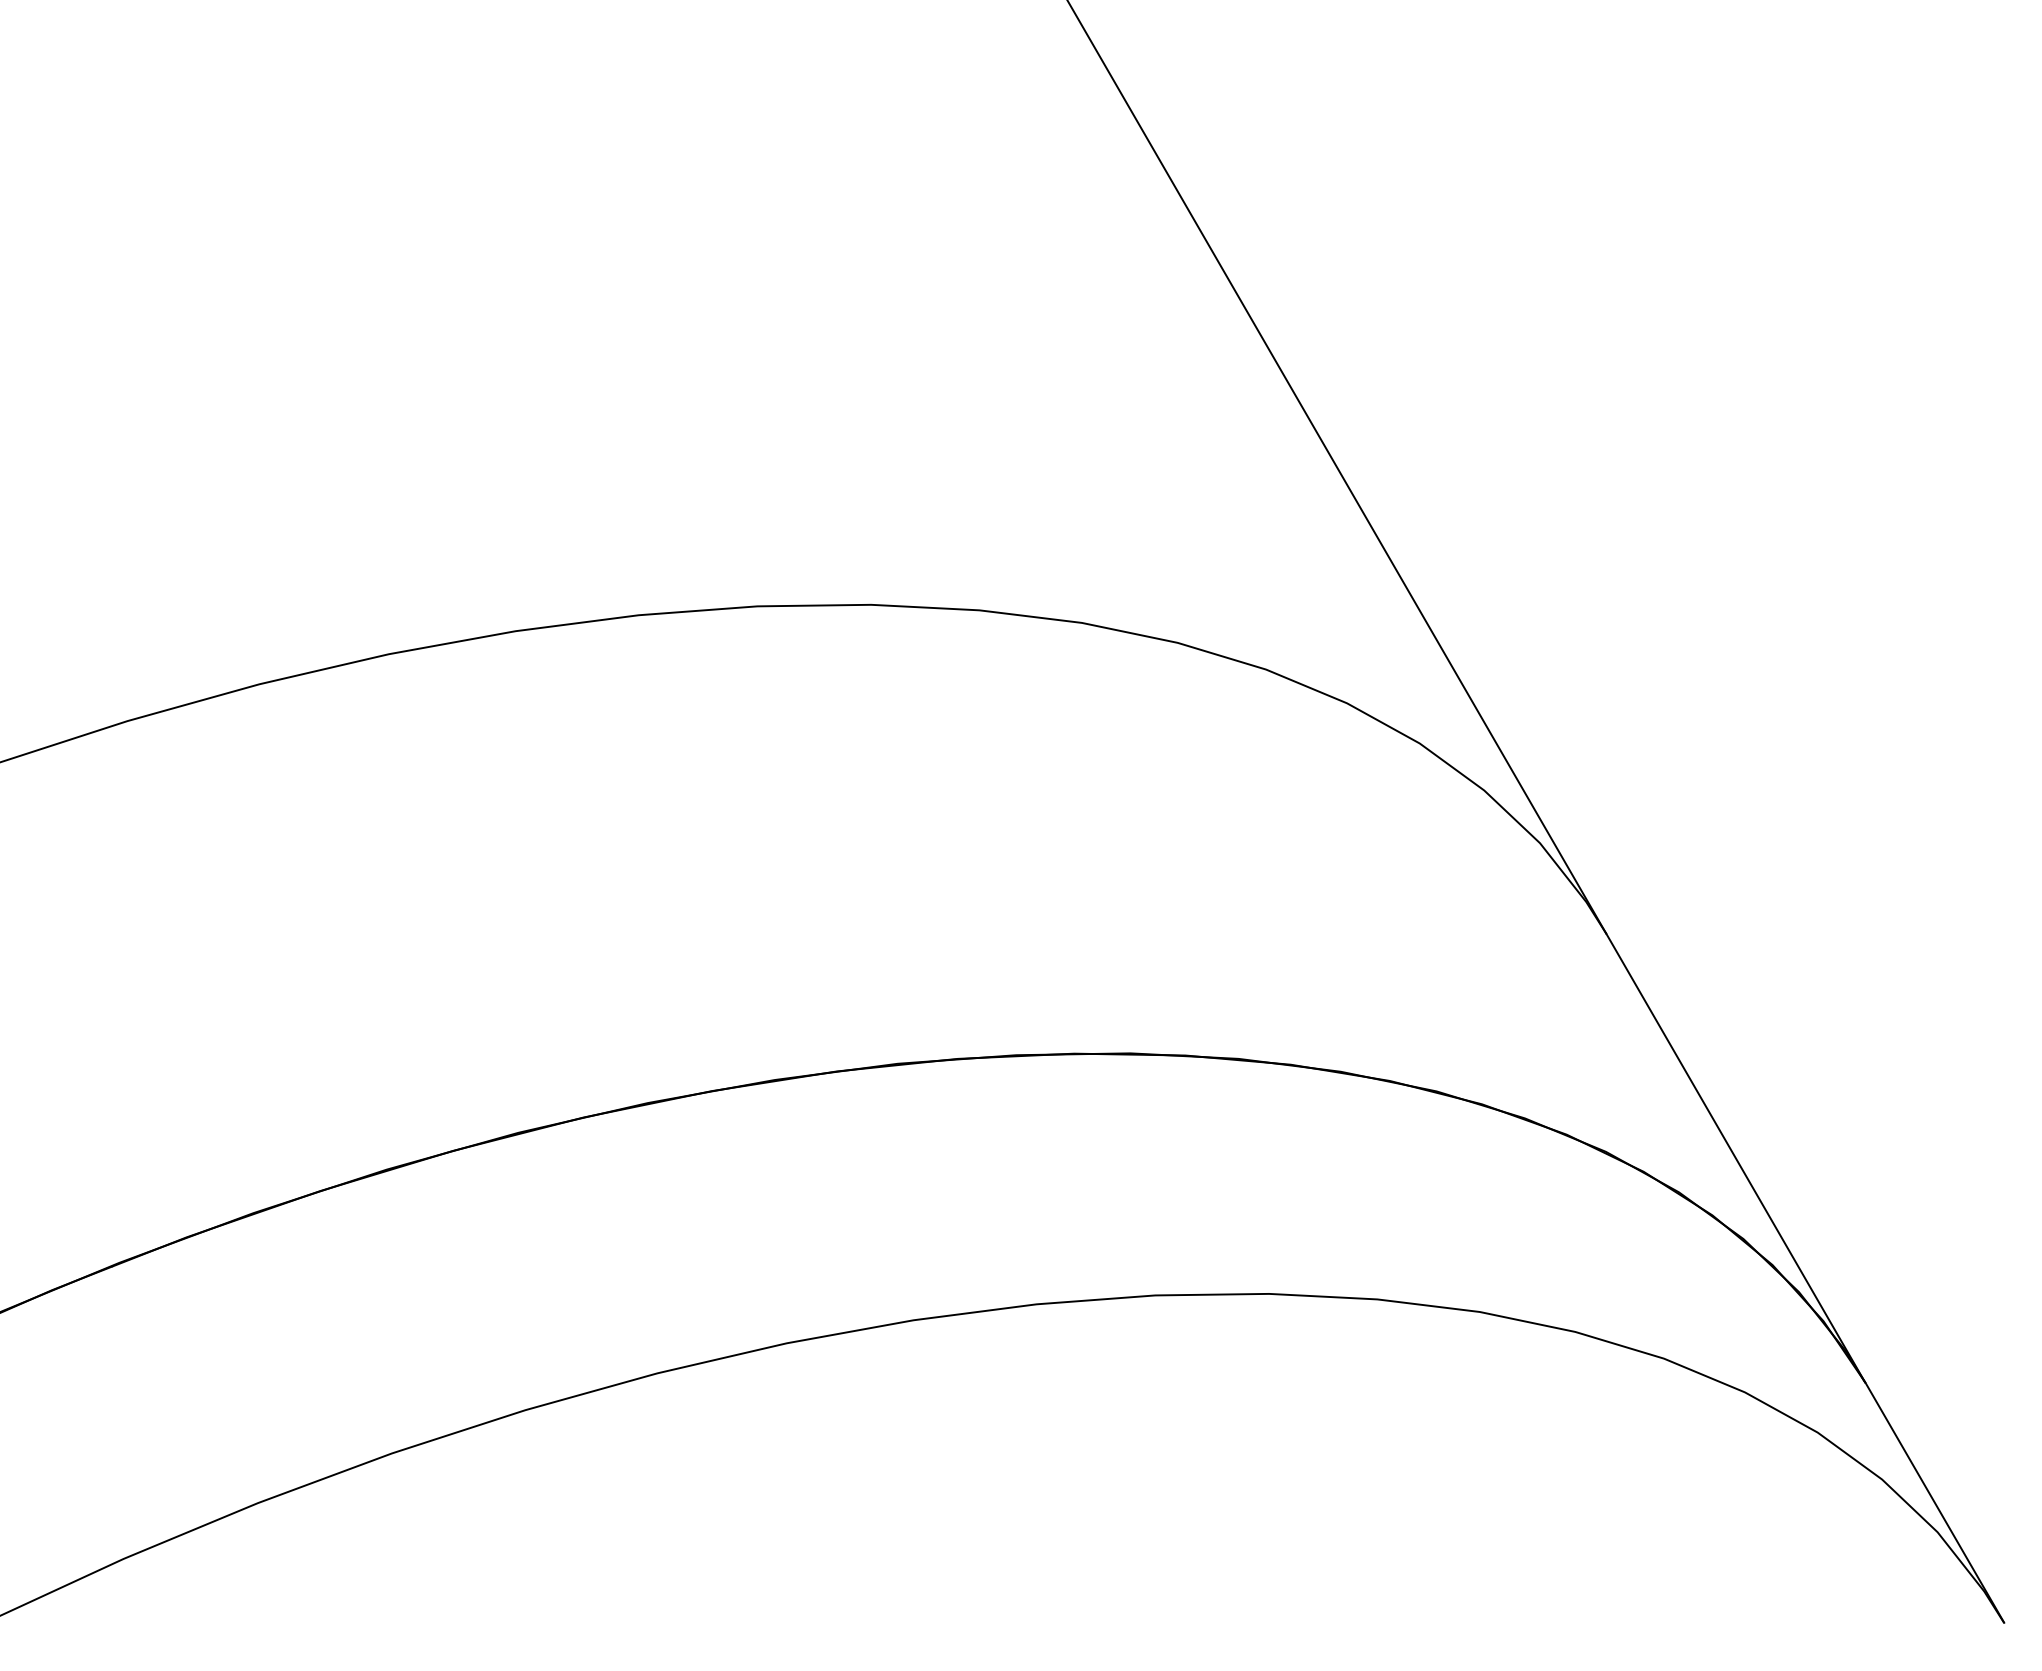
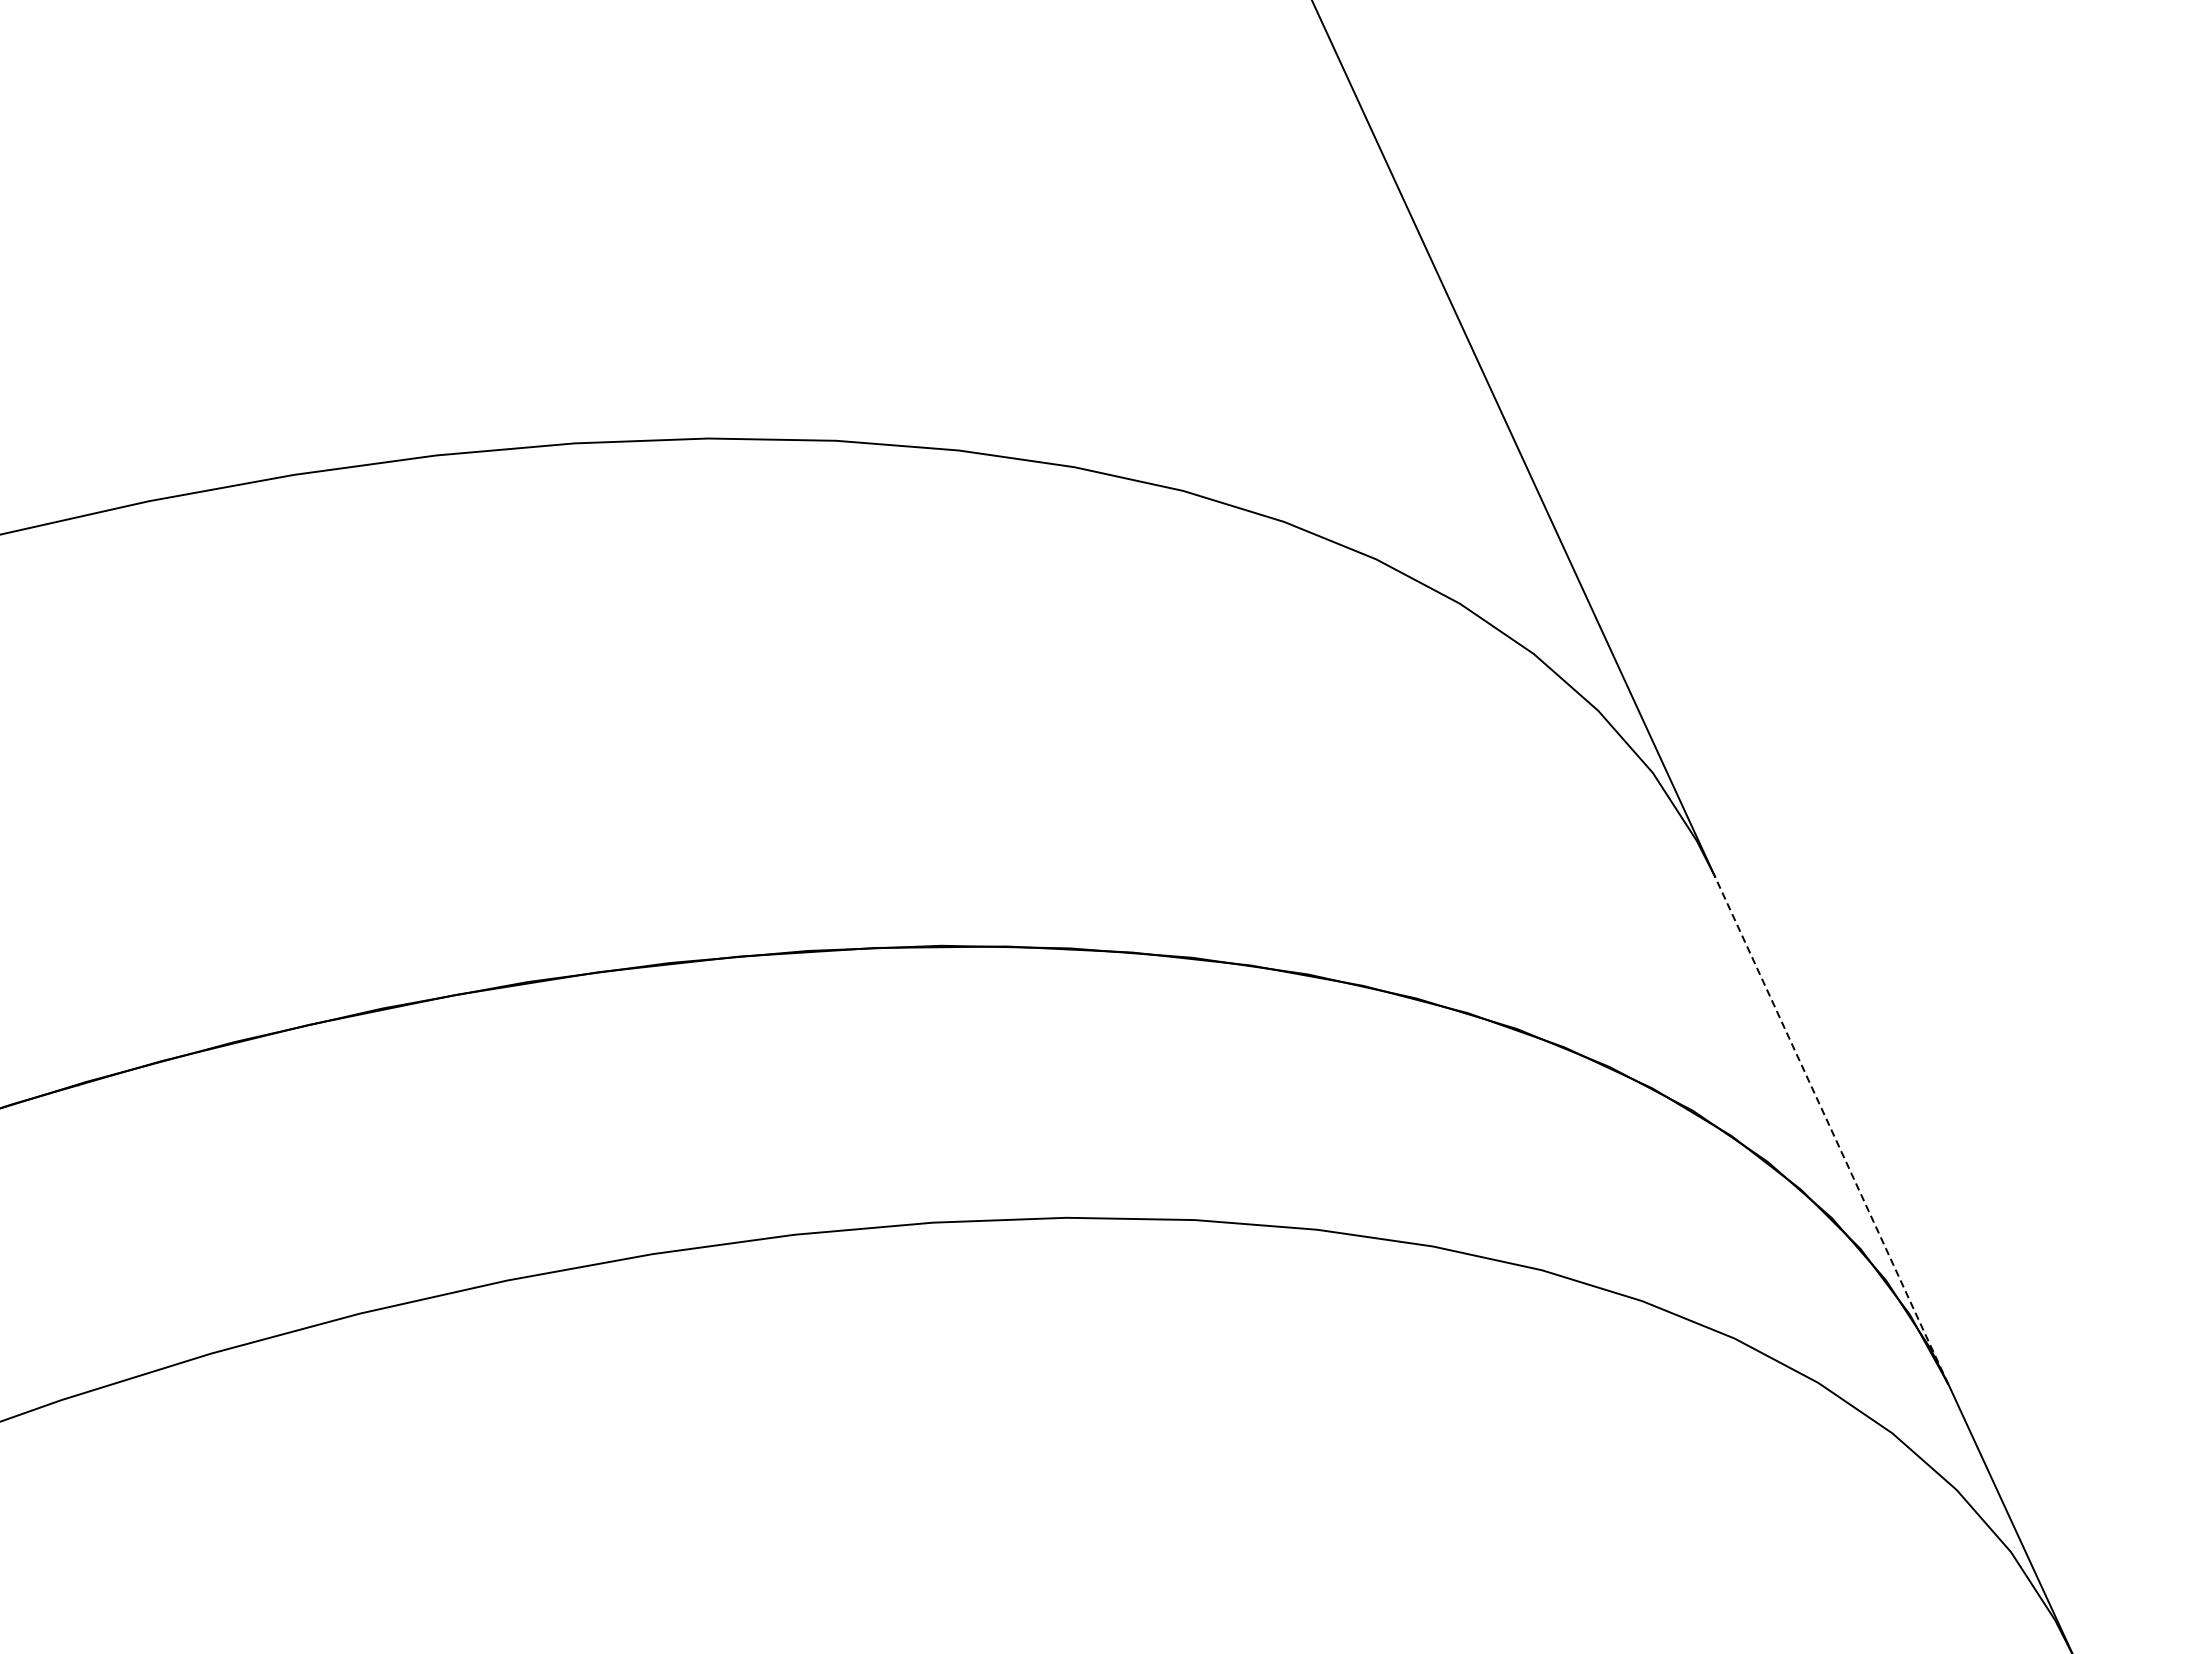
line: (1735, 1157) -> (1831, 1129), solid -> dashed

